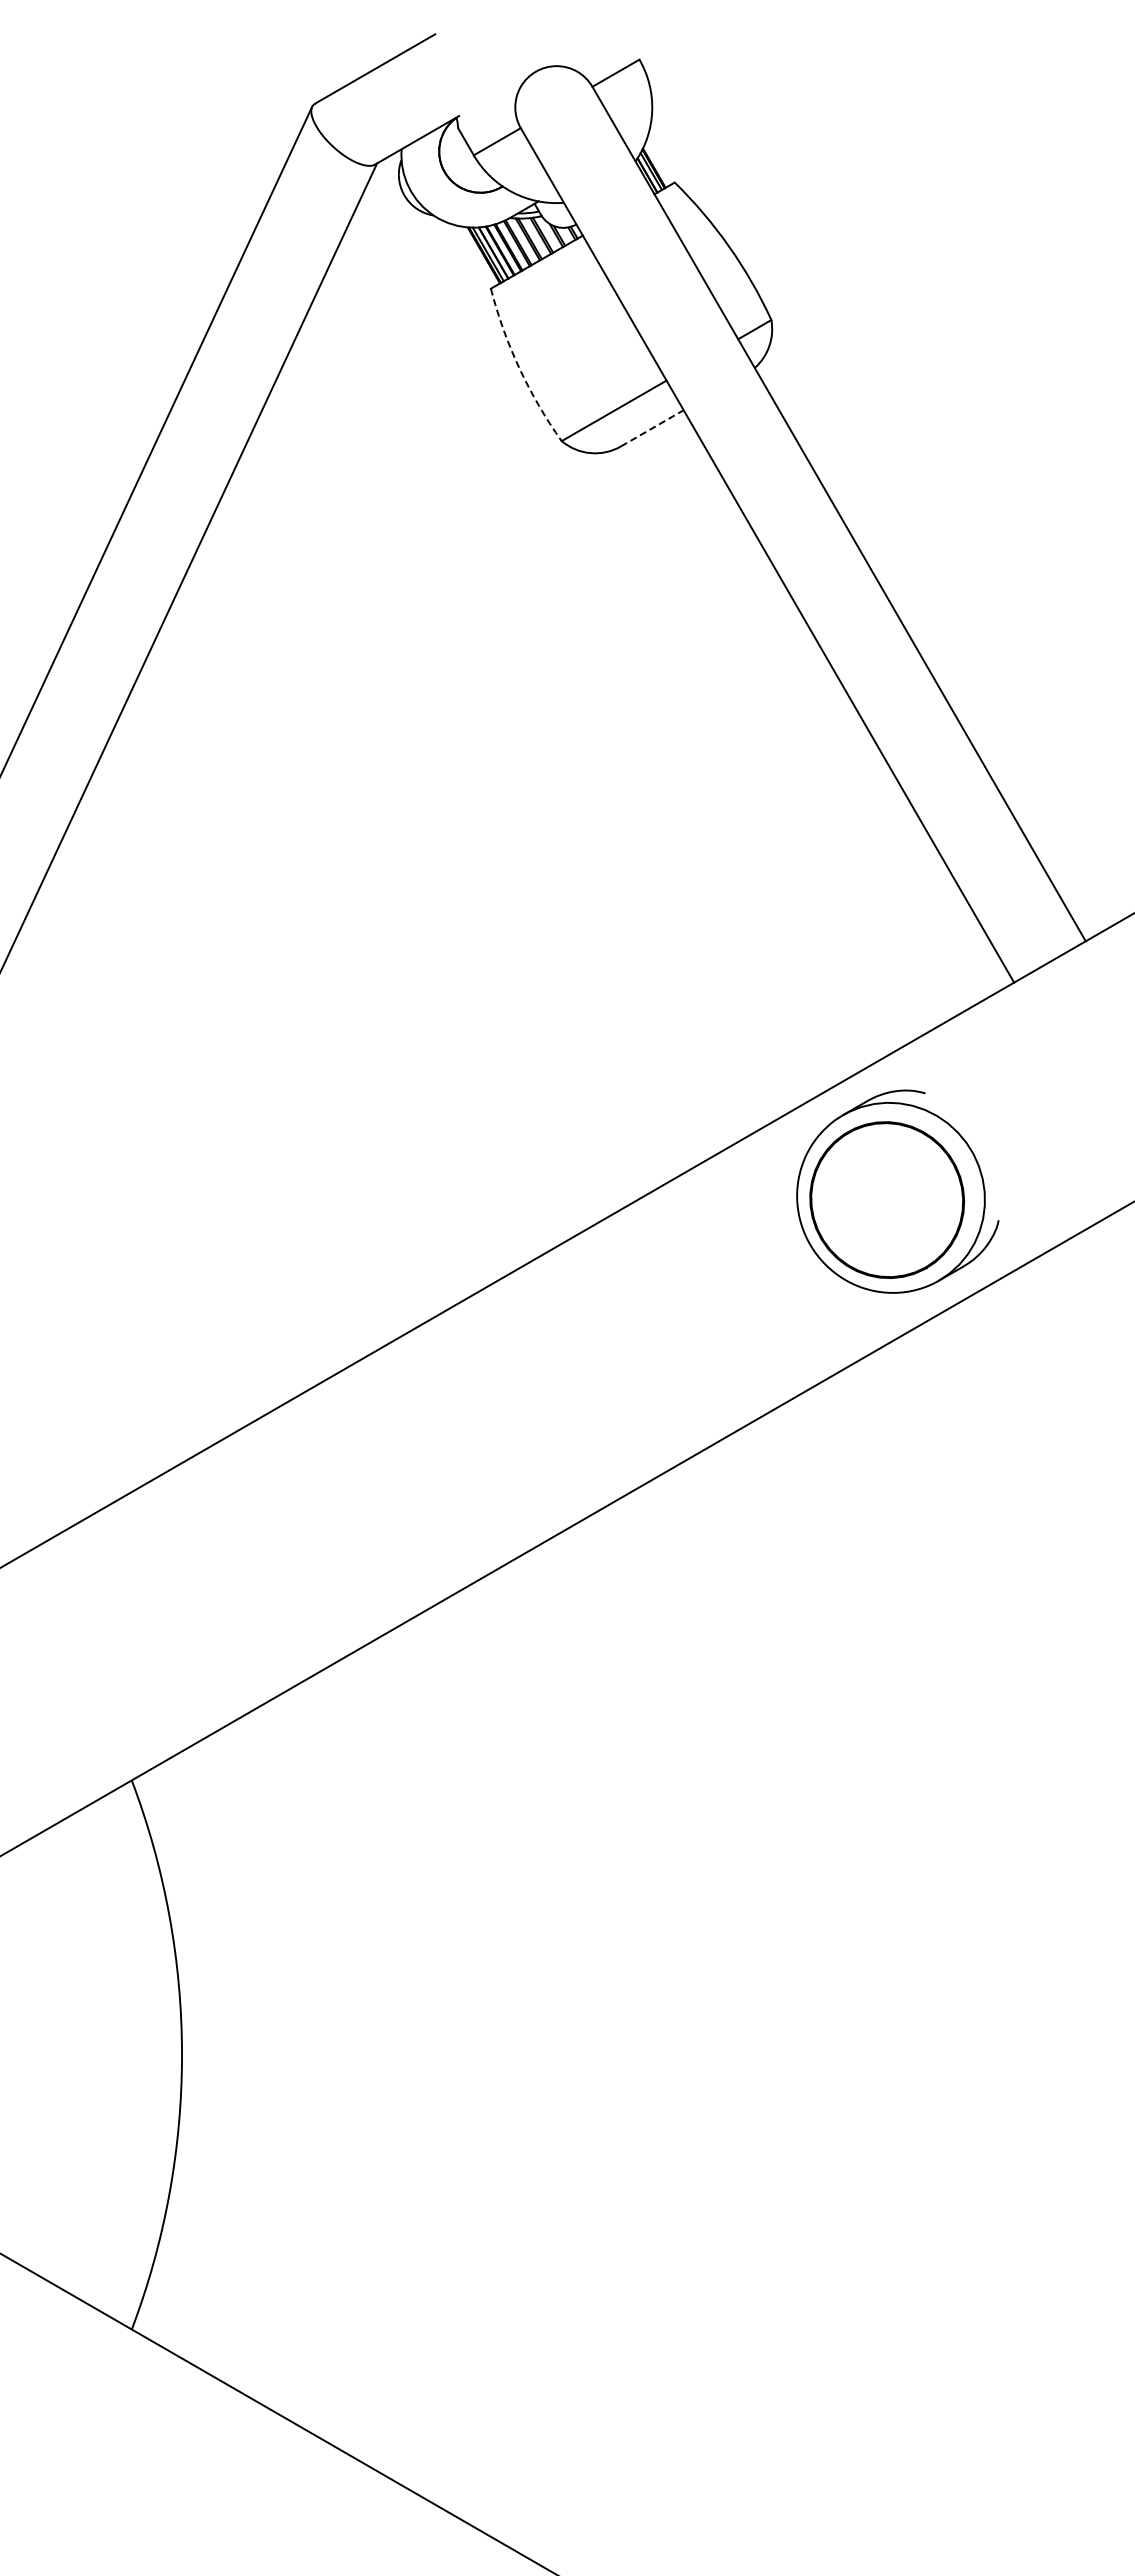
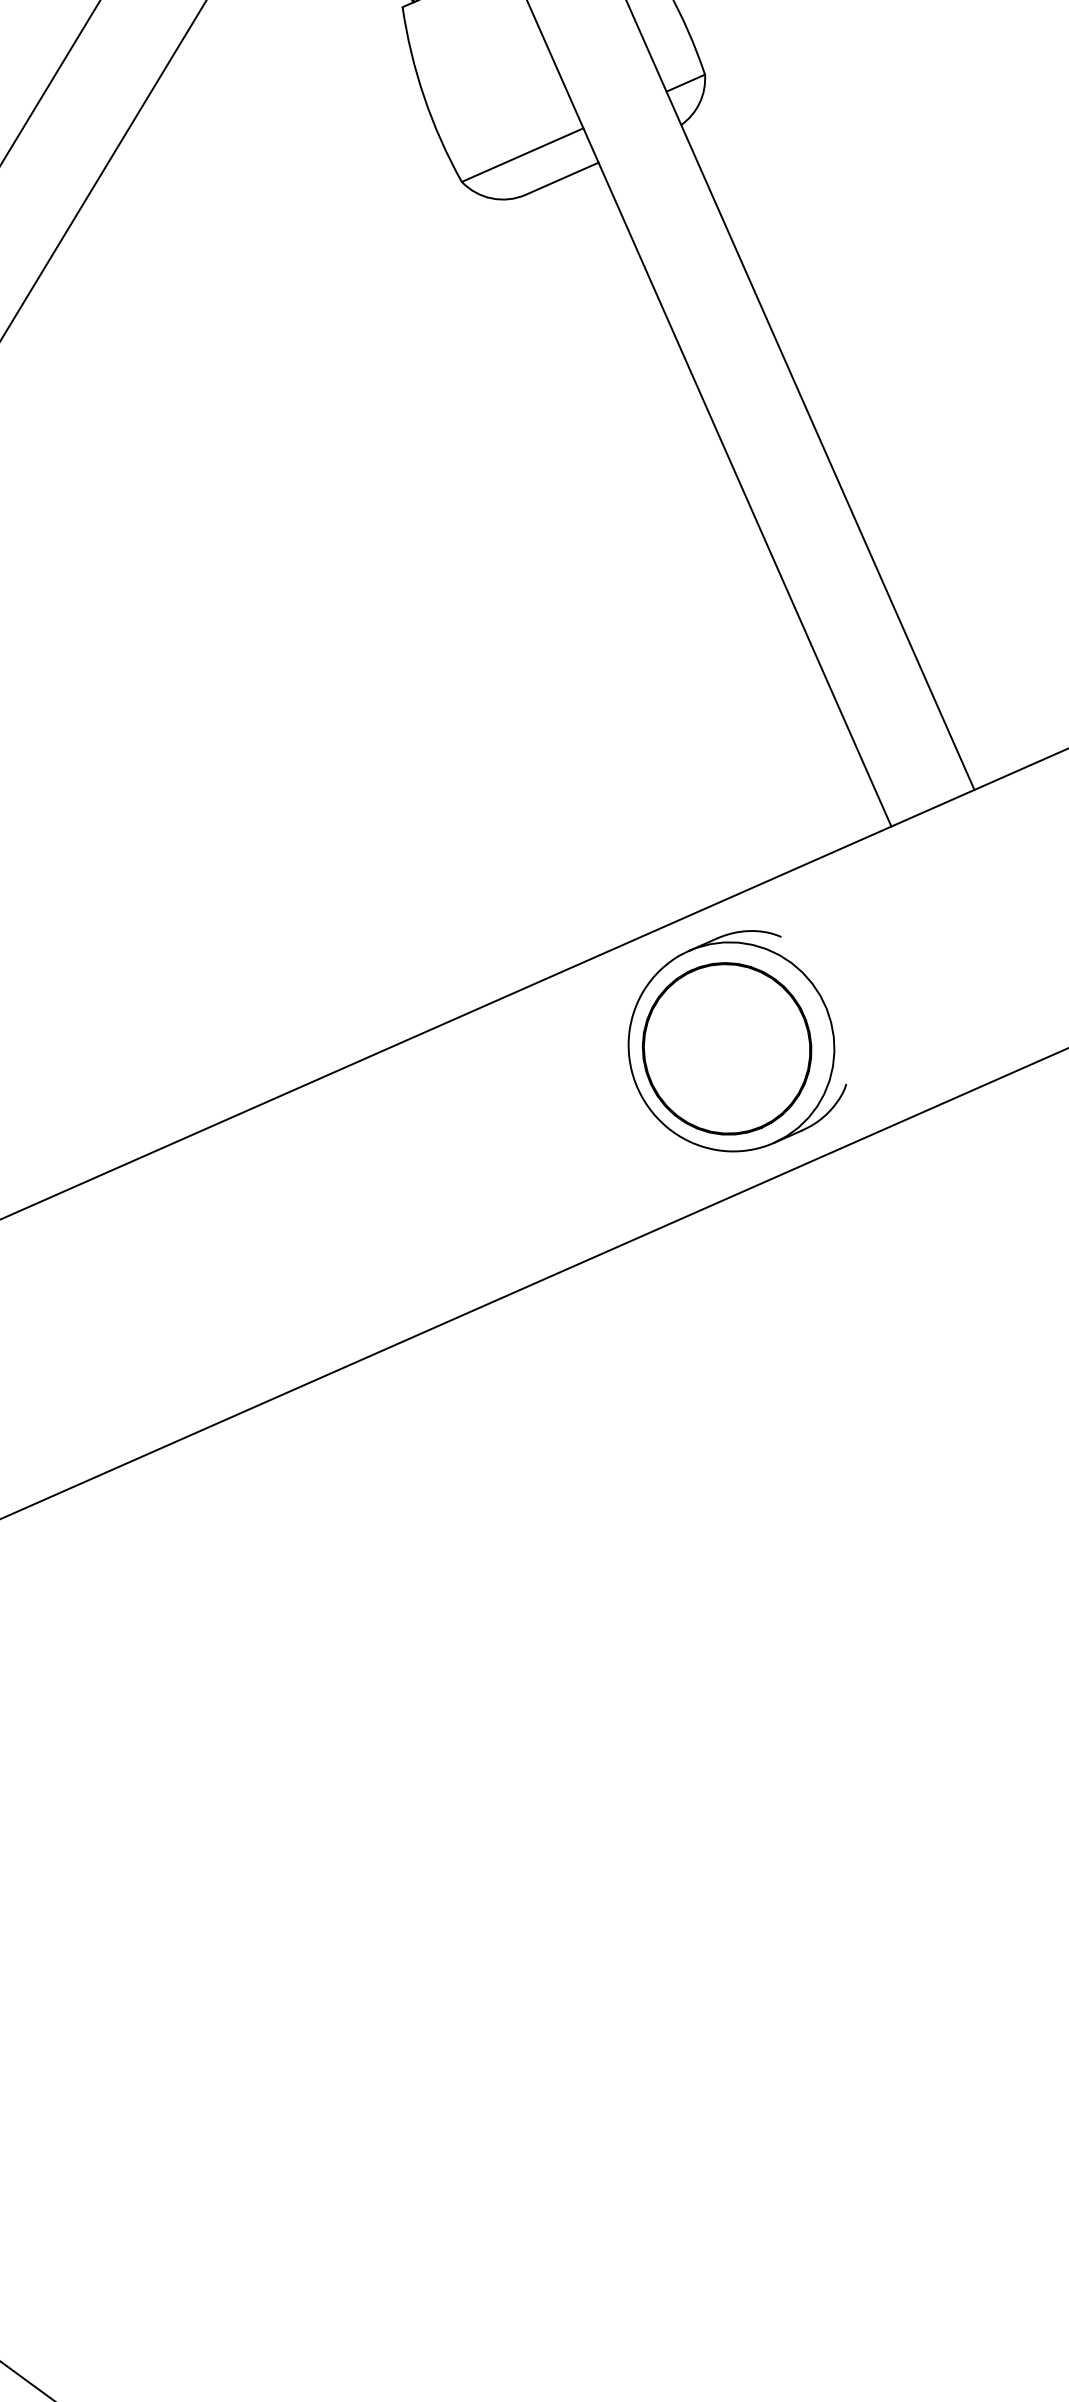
arc: (519, 368) -> (424, 97), dashed -> solid
line: (652, 428) -> (562, 178), dashed -> solid

